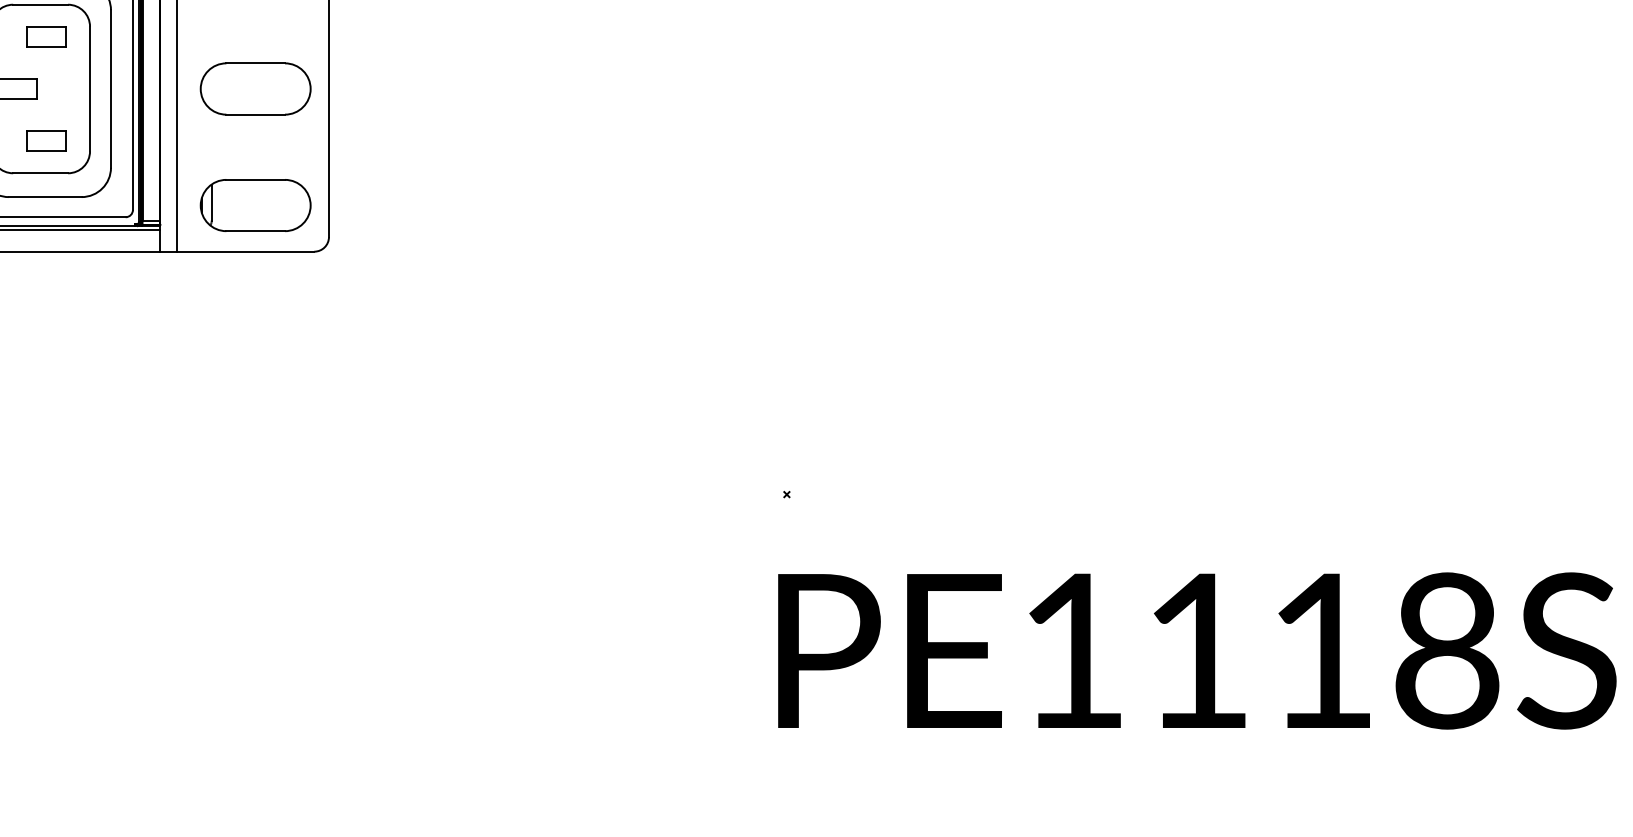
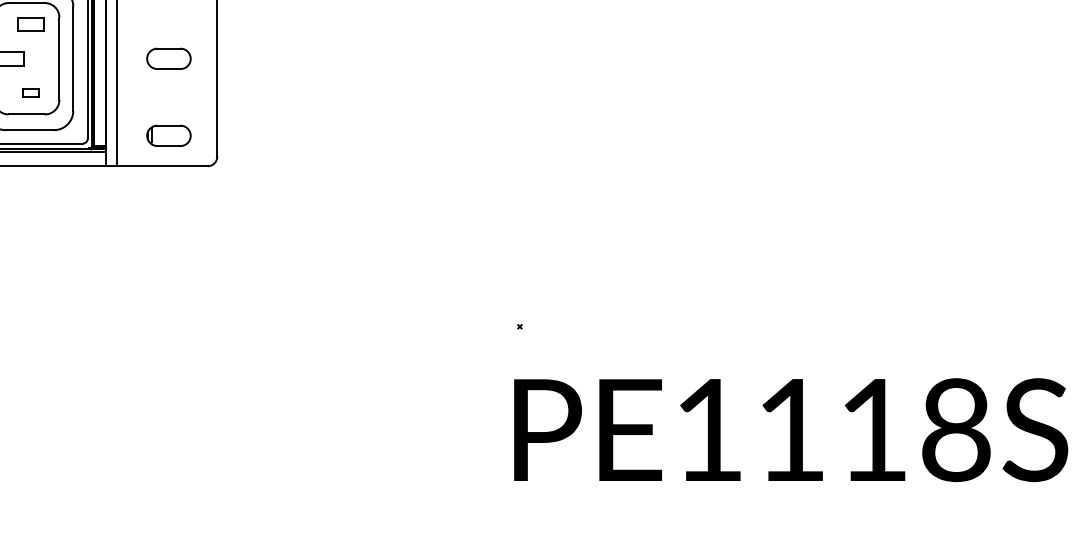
part: (255, 88) -> (168, 58), size x0.6
part: (46, 140) -> (30, 92), size x0.6
part: (255, 205) -> (168, 135), size x0.6

